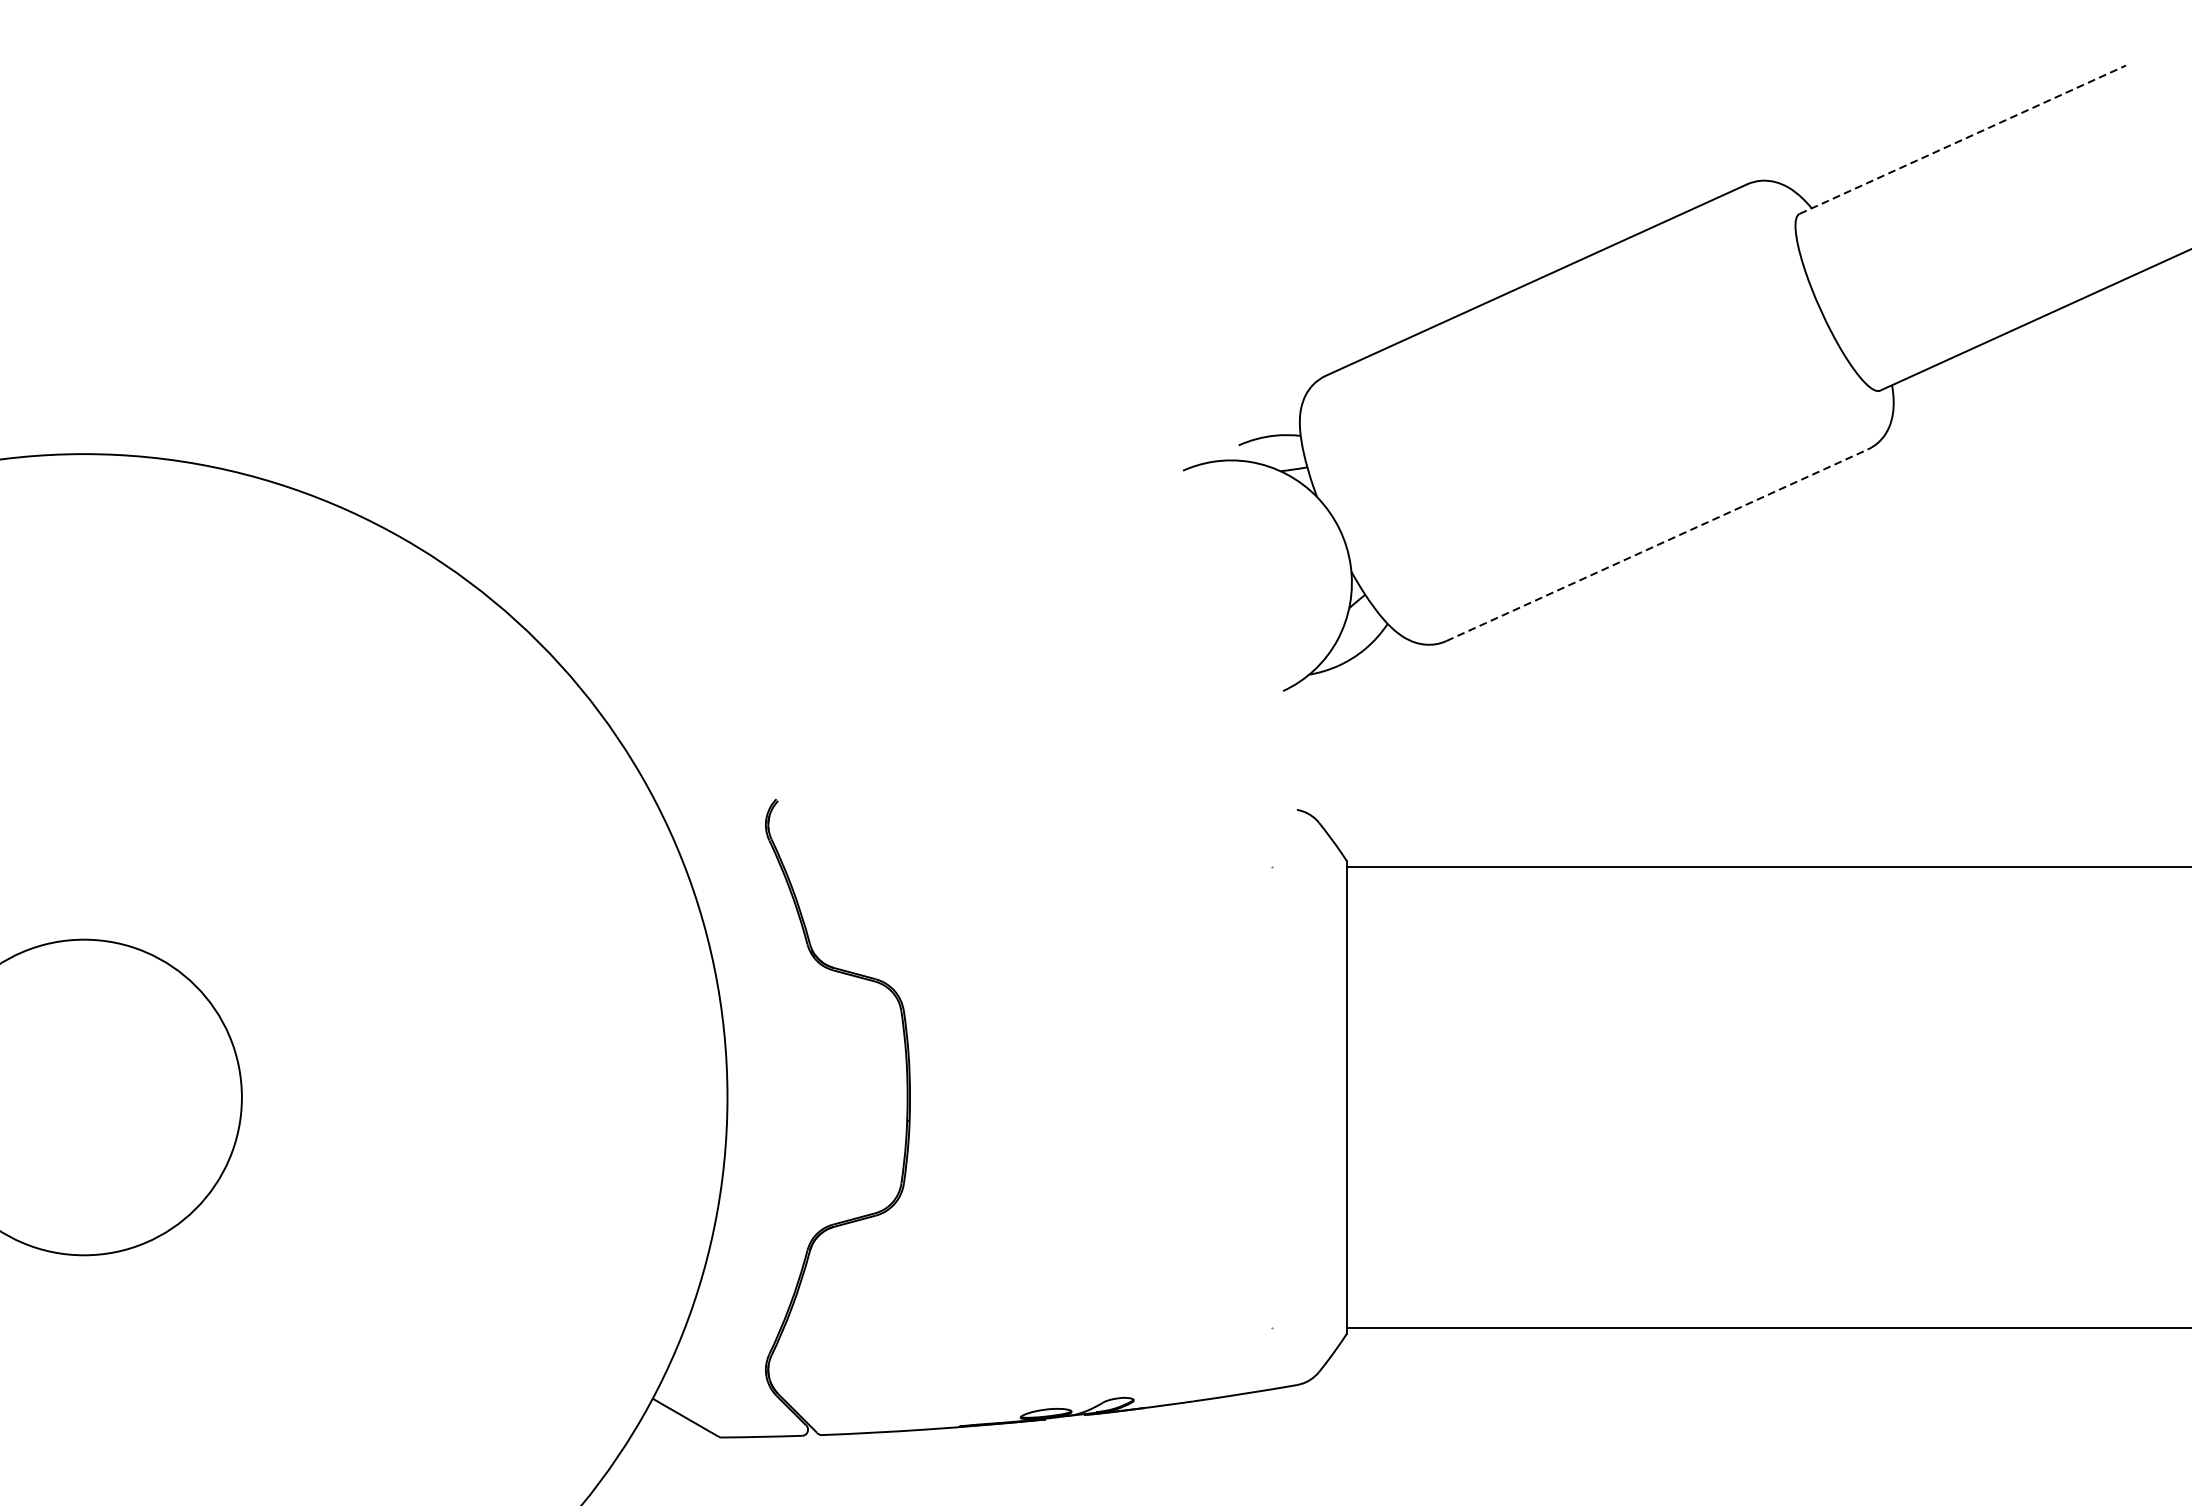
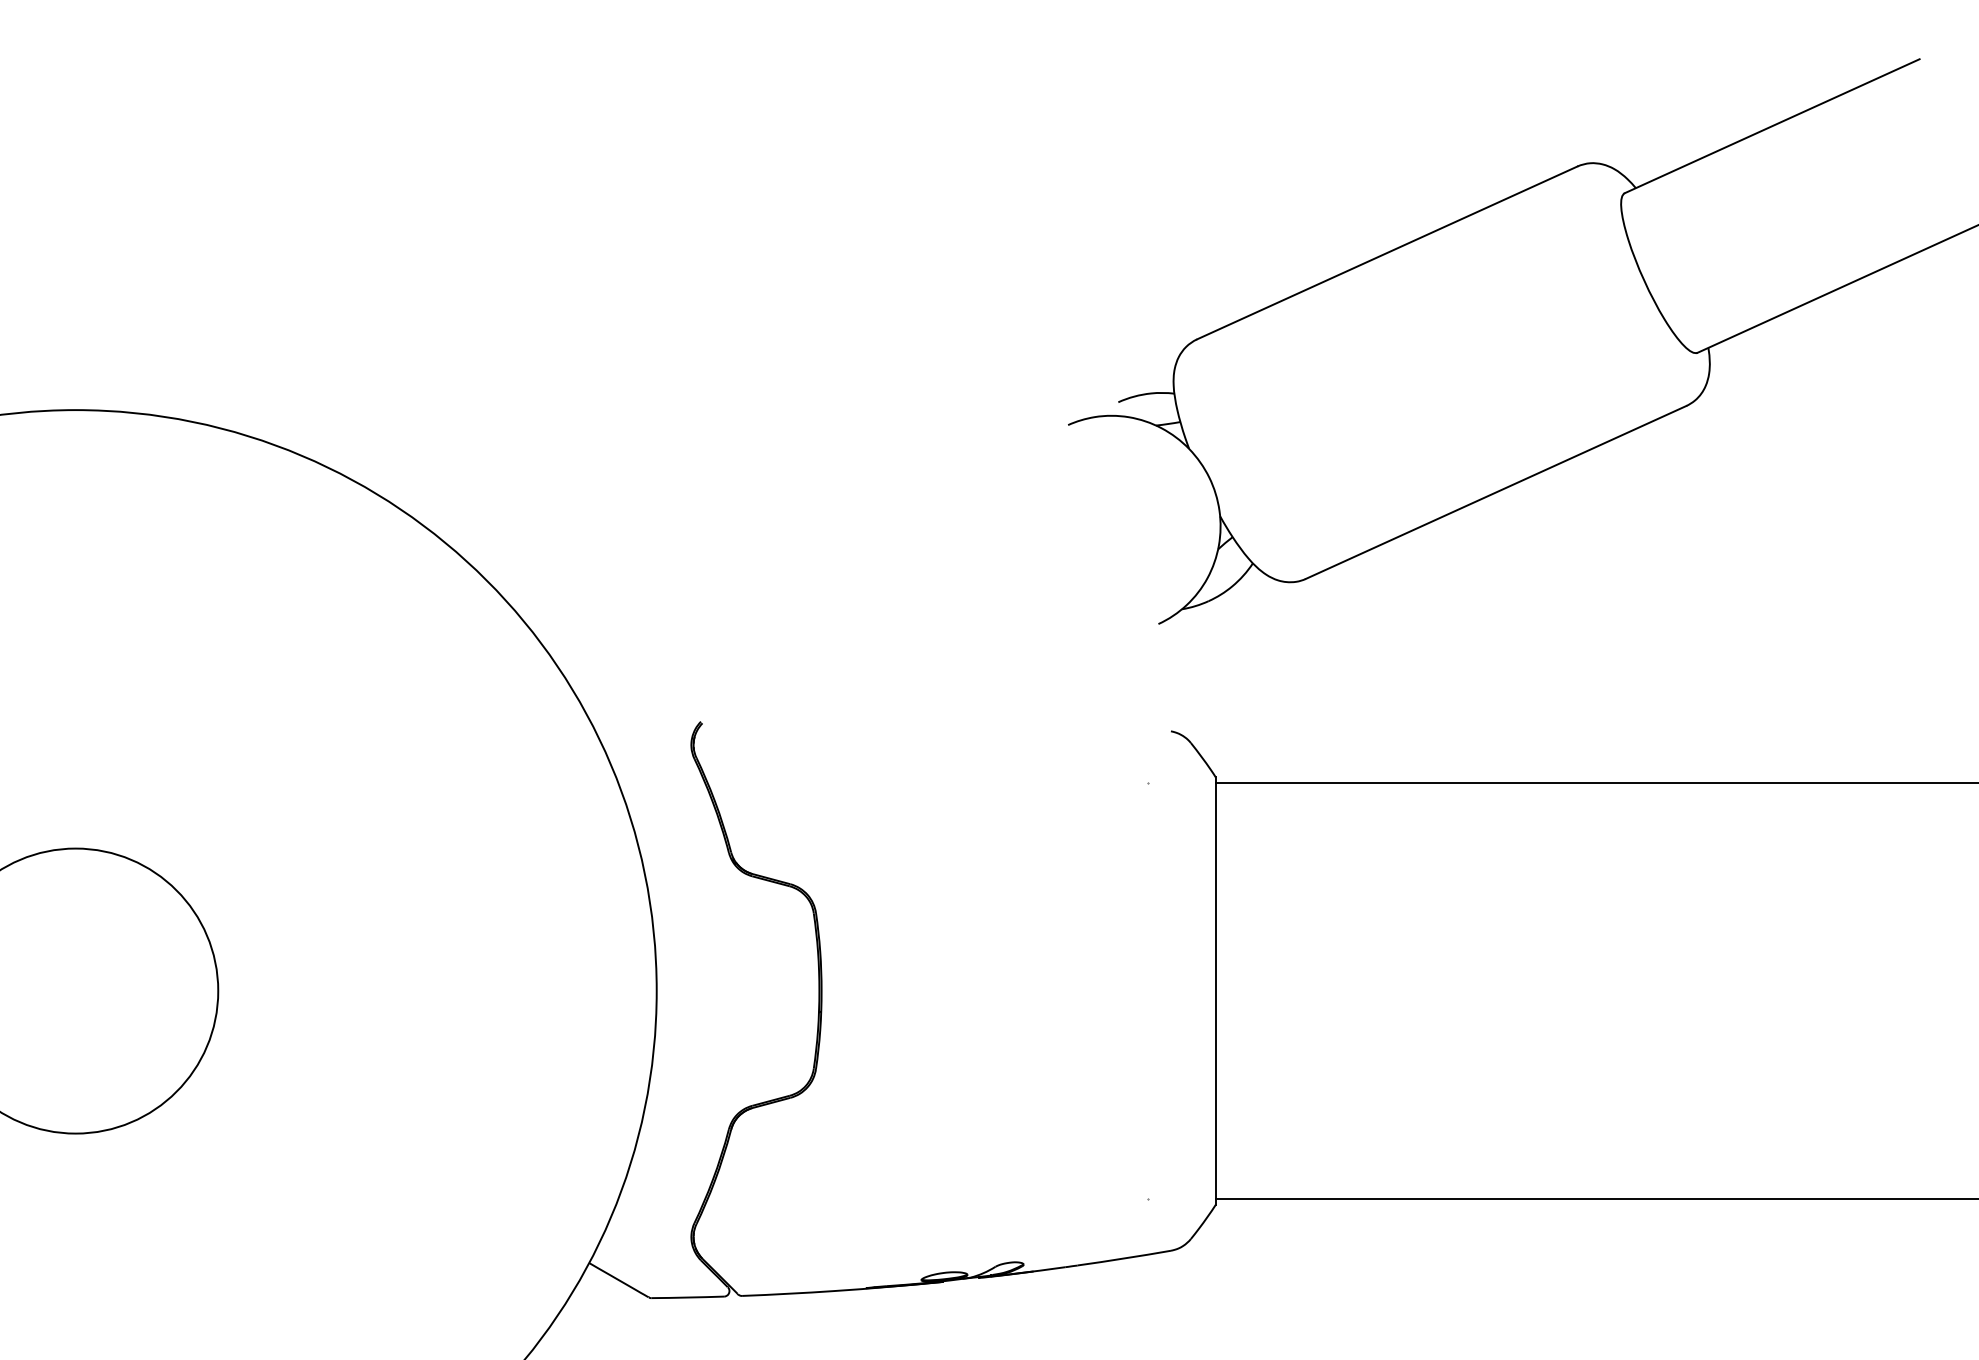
line: (1963, 140) -> (1772, 126), dashed -> solid
line: (1657, 545) -> (1496, 492), dashed -> solid

